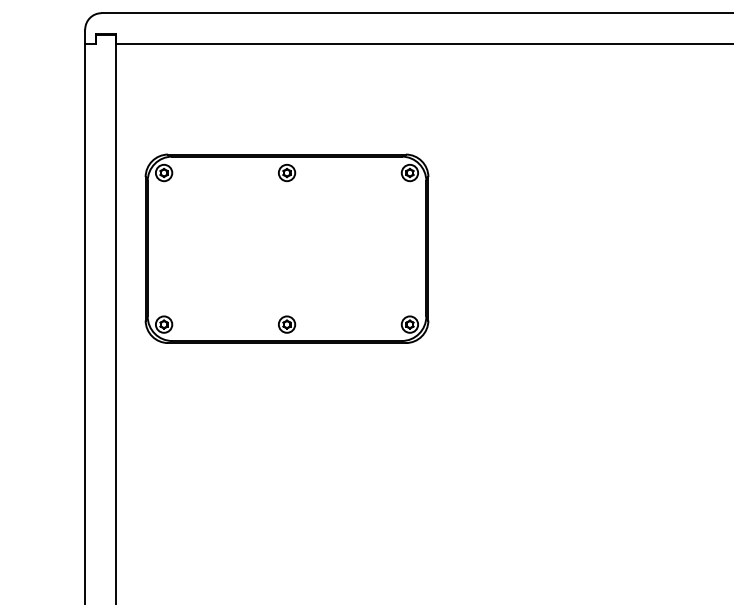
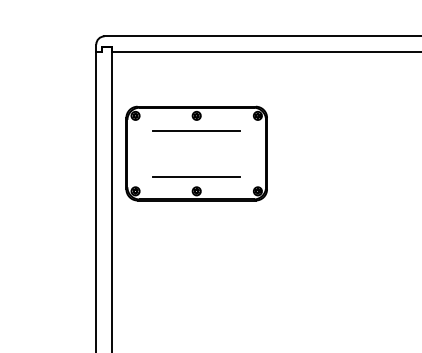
line: (286, 202) -> (196, 130), added
line: (286, 294) -> (196, 176), added

